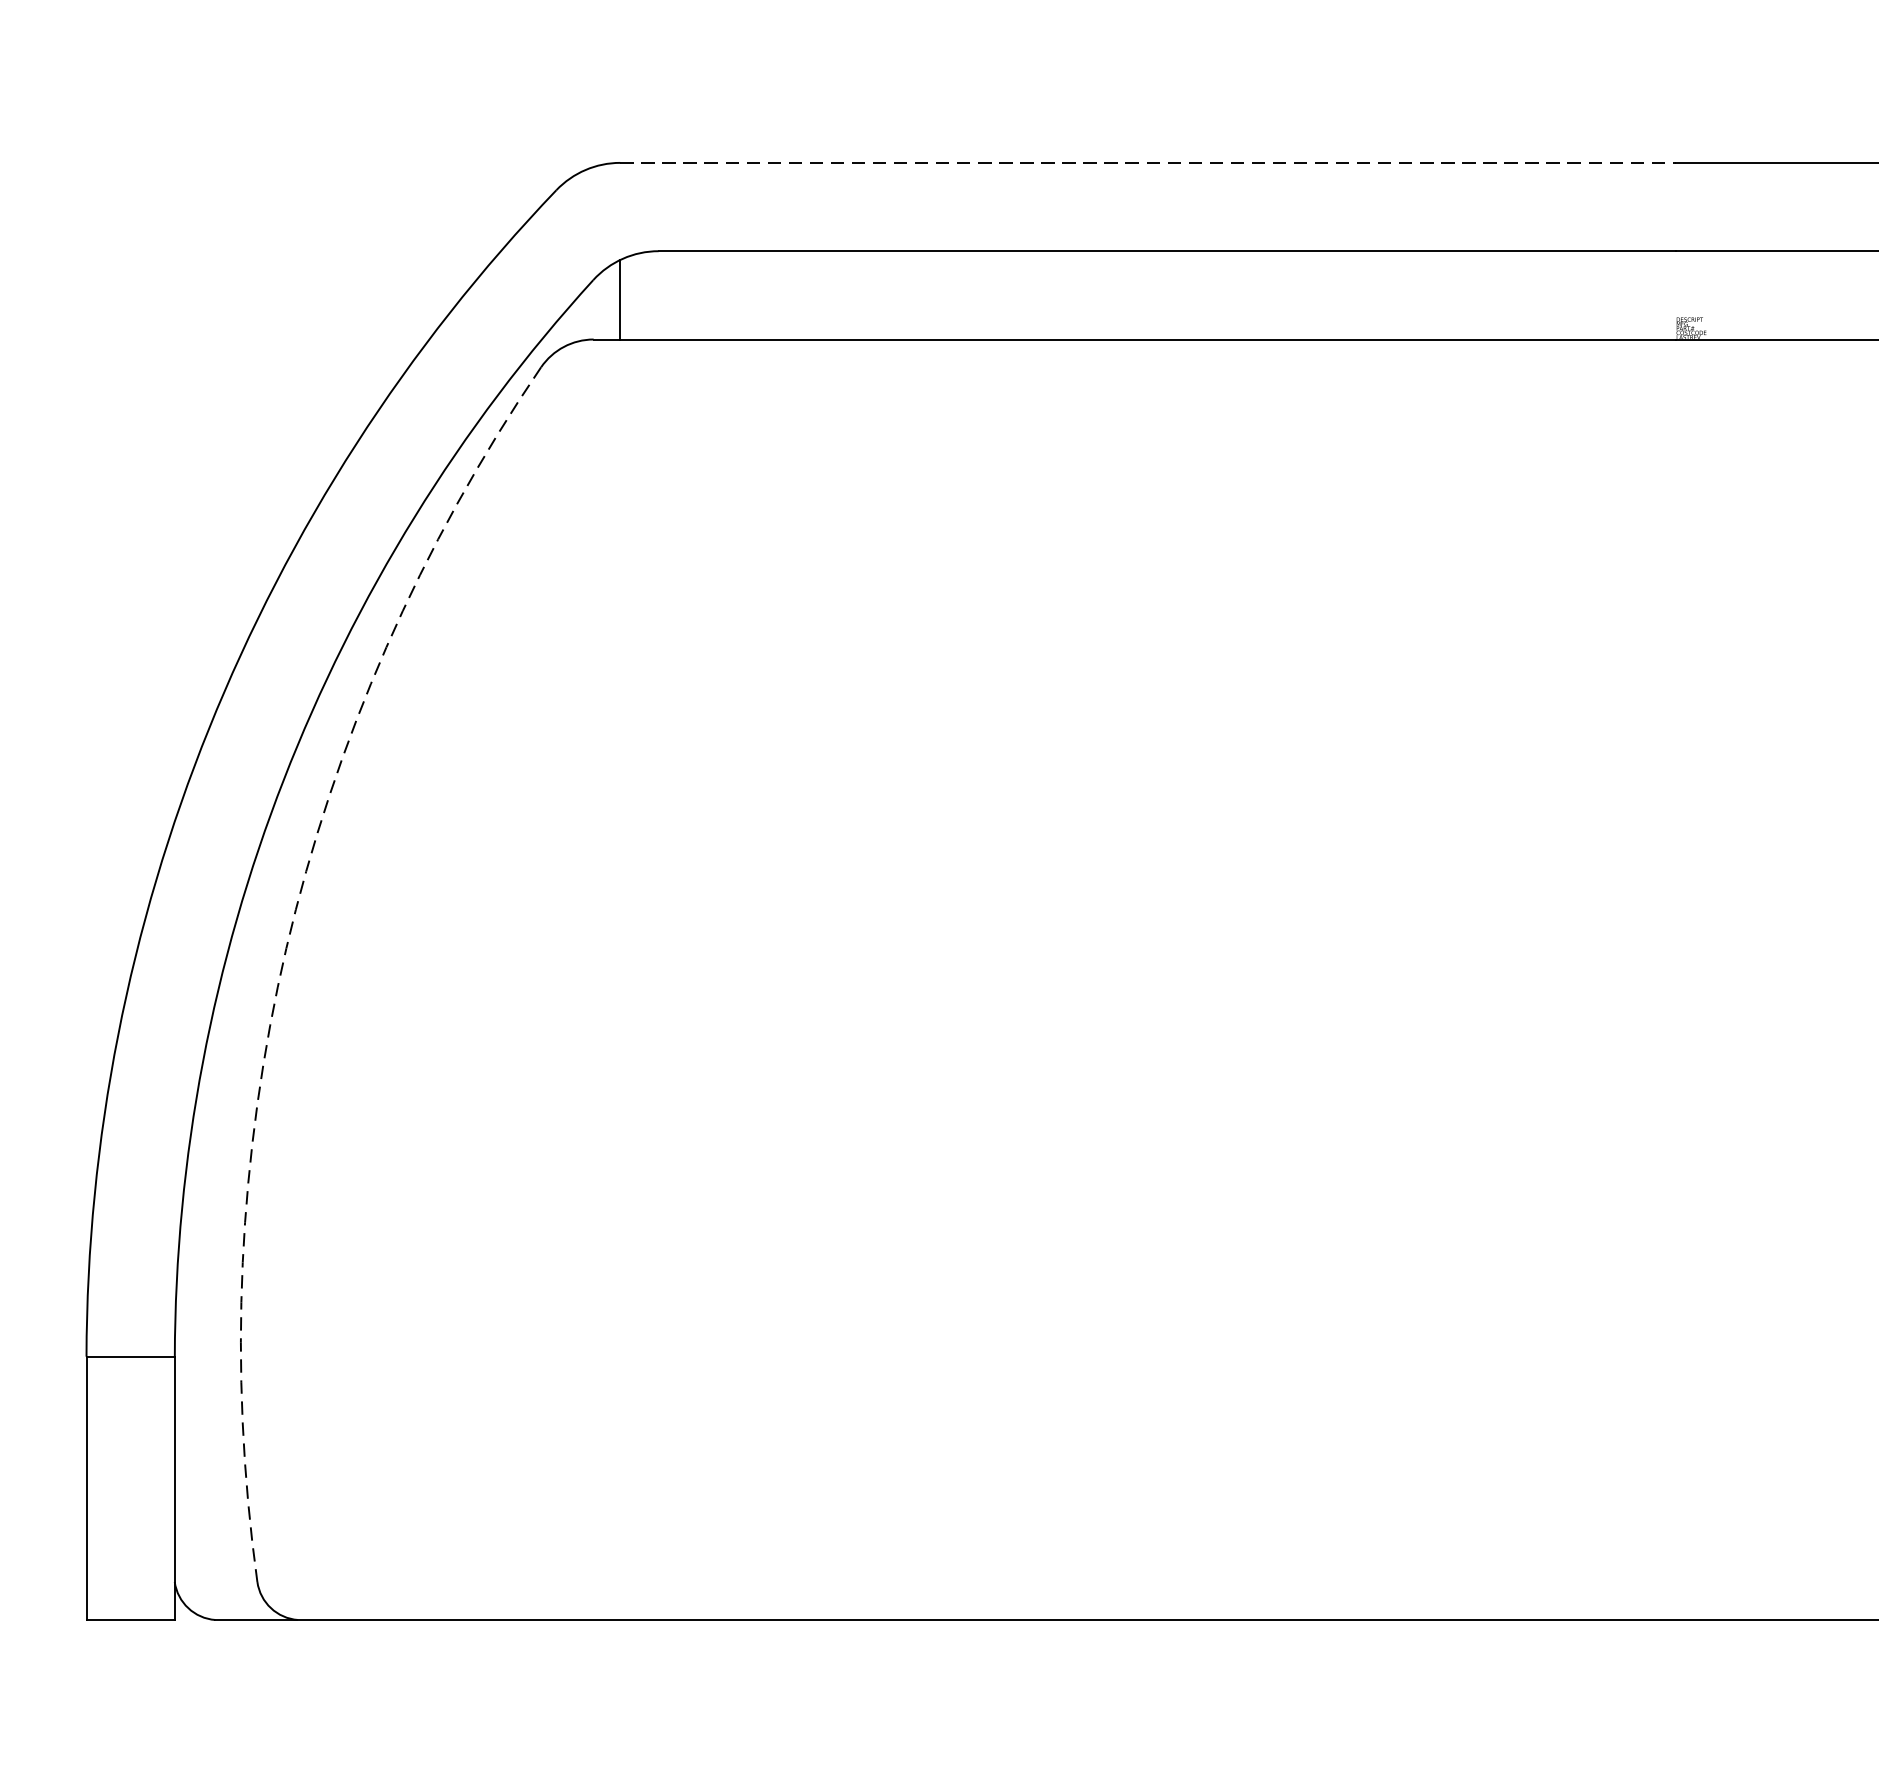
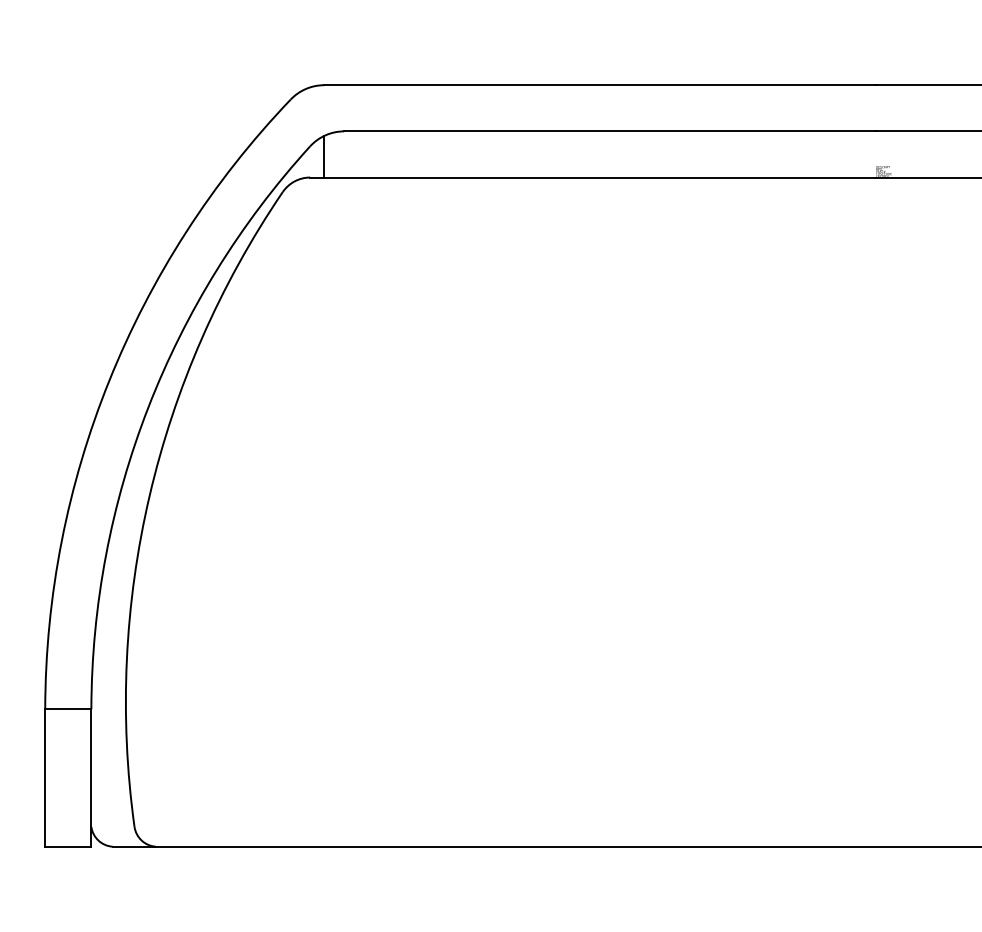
line: (1149, 163) -> (600, 85), dashed -> solid
arc: (286, 947) -> (149, 495), dashed -> solid

